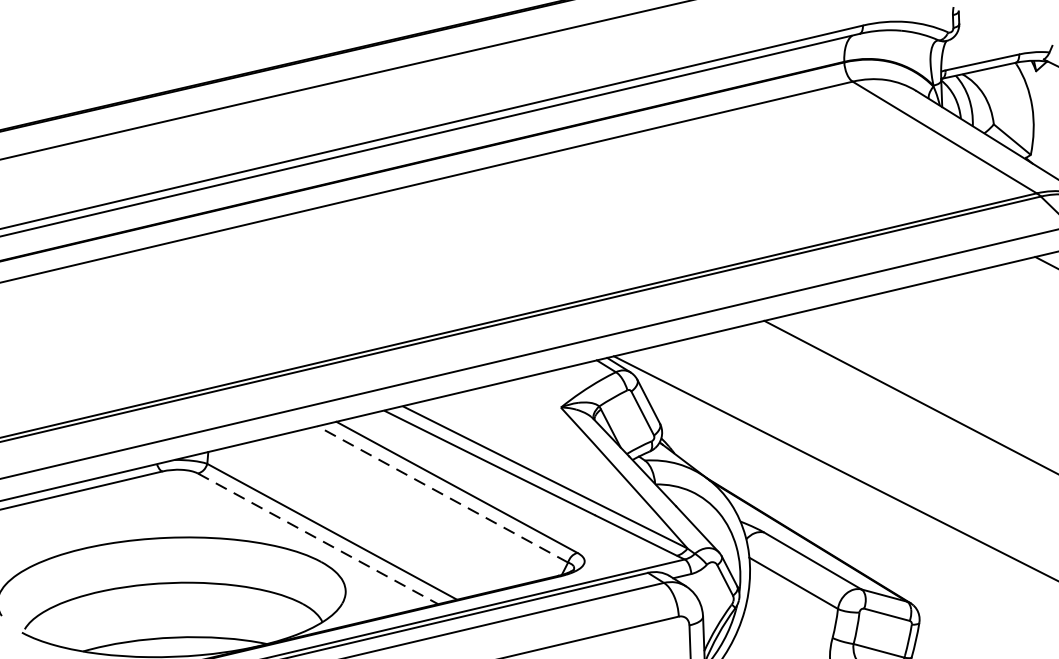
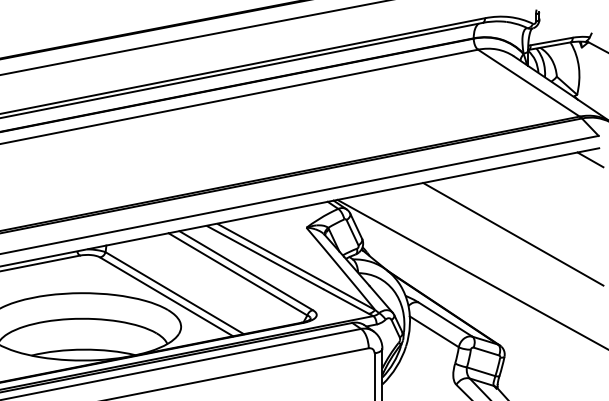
line: (441, 494) -> (237, 274), dashed -> solid
line: (319, 539) -> (167, 297), dashed -> solid

